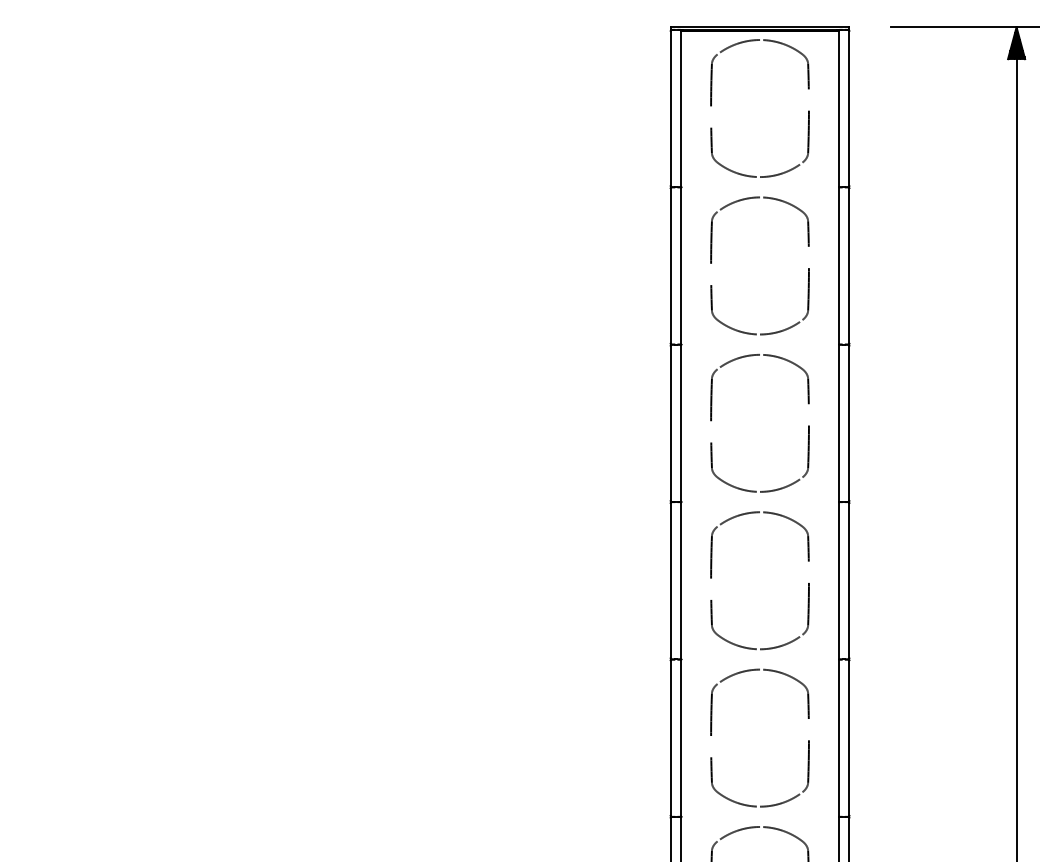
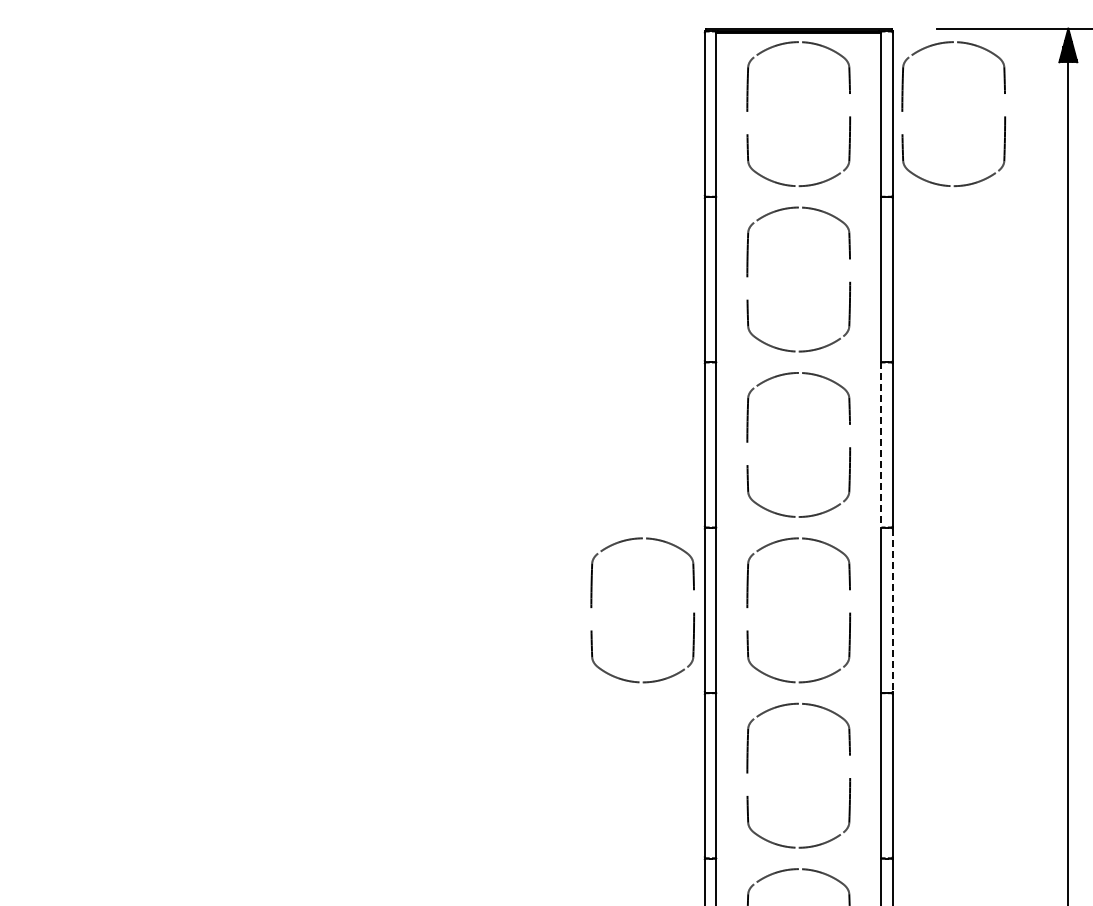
part: (859, 106) -> (903, 111), added
line: (838, 423) -> (881, 445), solid -> dashed
part: (563, 578) -> (592, 607), added
line: (849, 580) -> (892, 610), solid -> dashed

